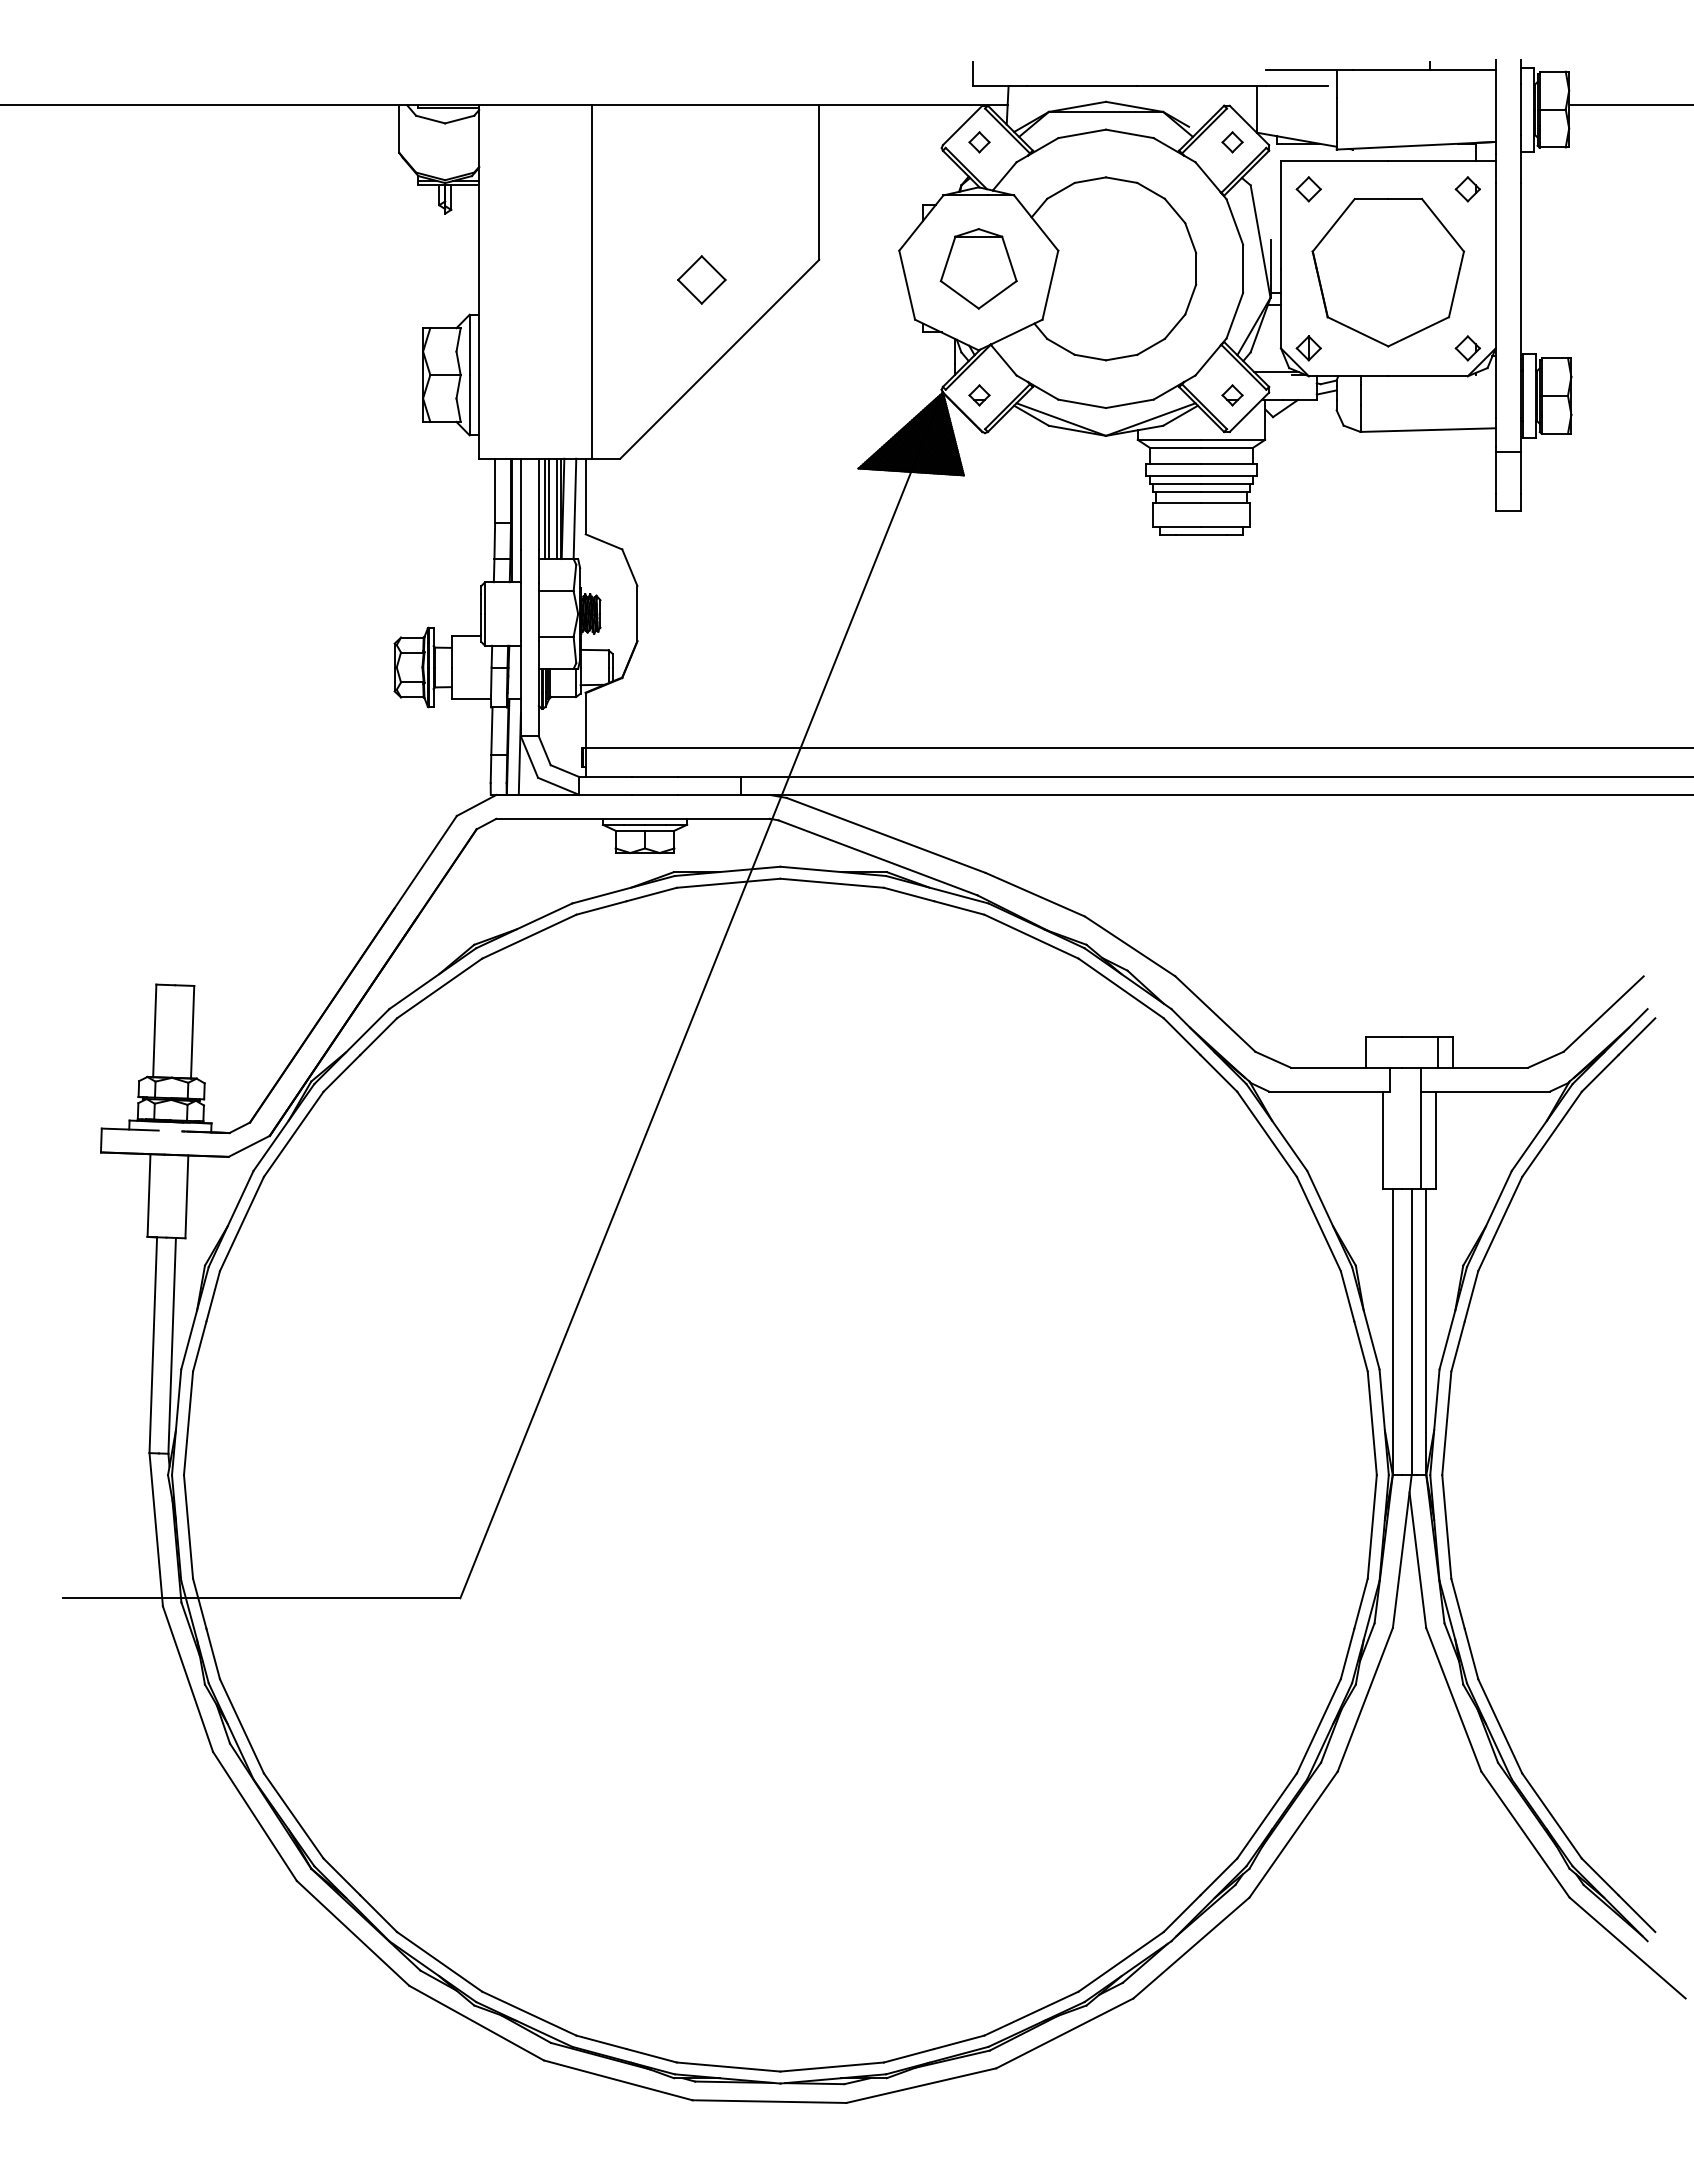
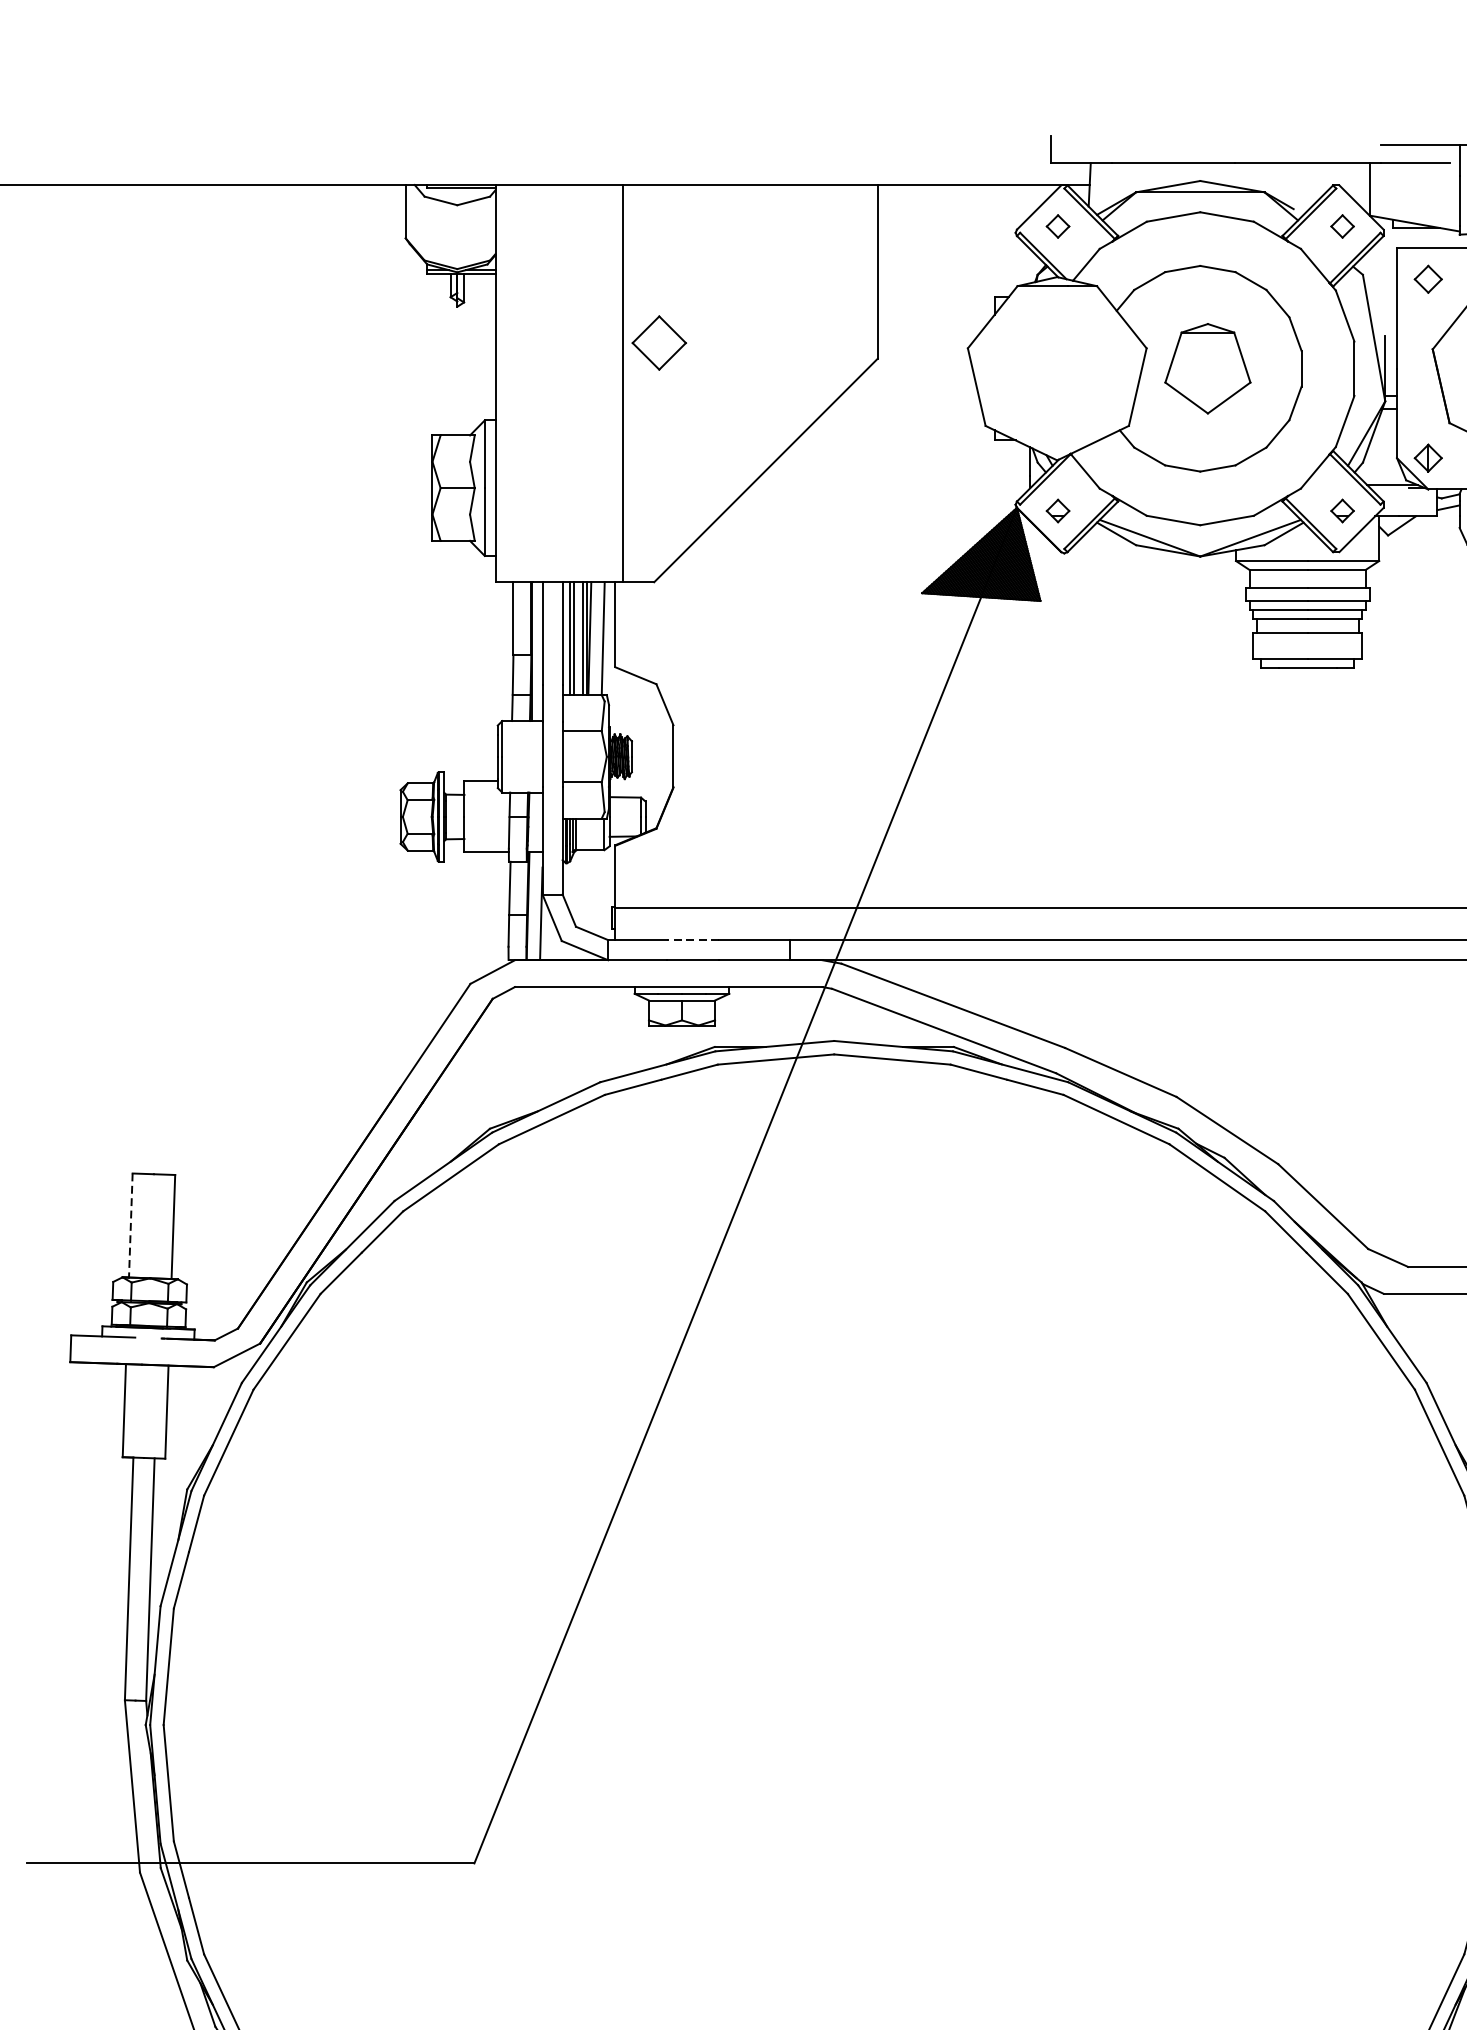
part: (978, 268) -> (1207, 368), moved
part: (701, 279) -> (658, 342), moved
line: (654, 777) -> (692, 940), solid -> dashed
line: (154, 1031) -> (130, 1226), solid -> dashed

